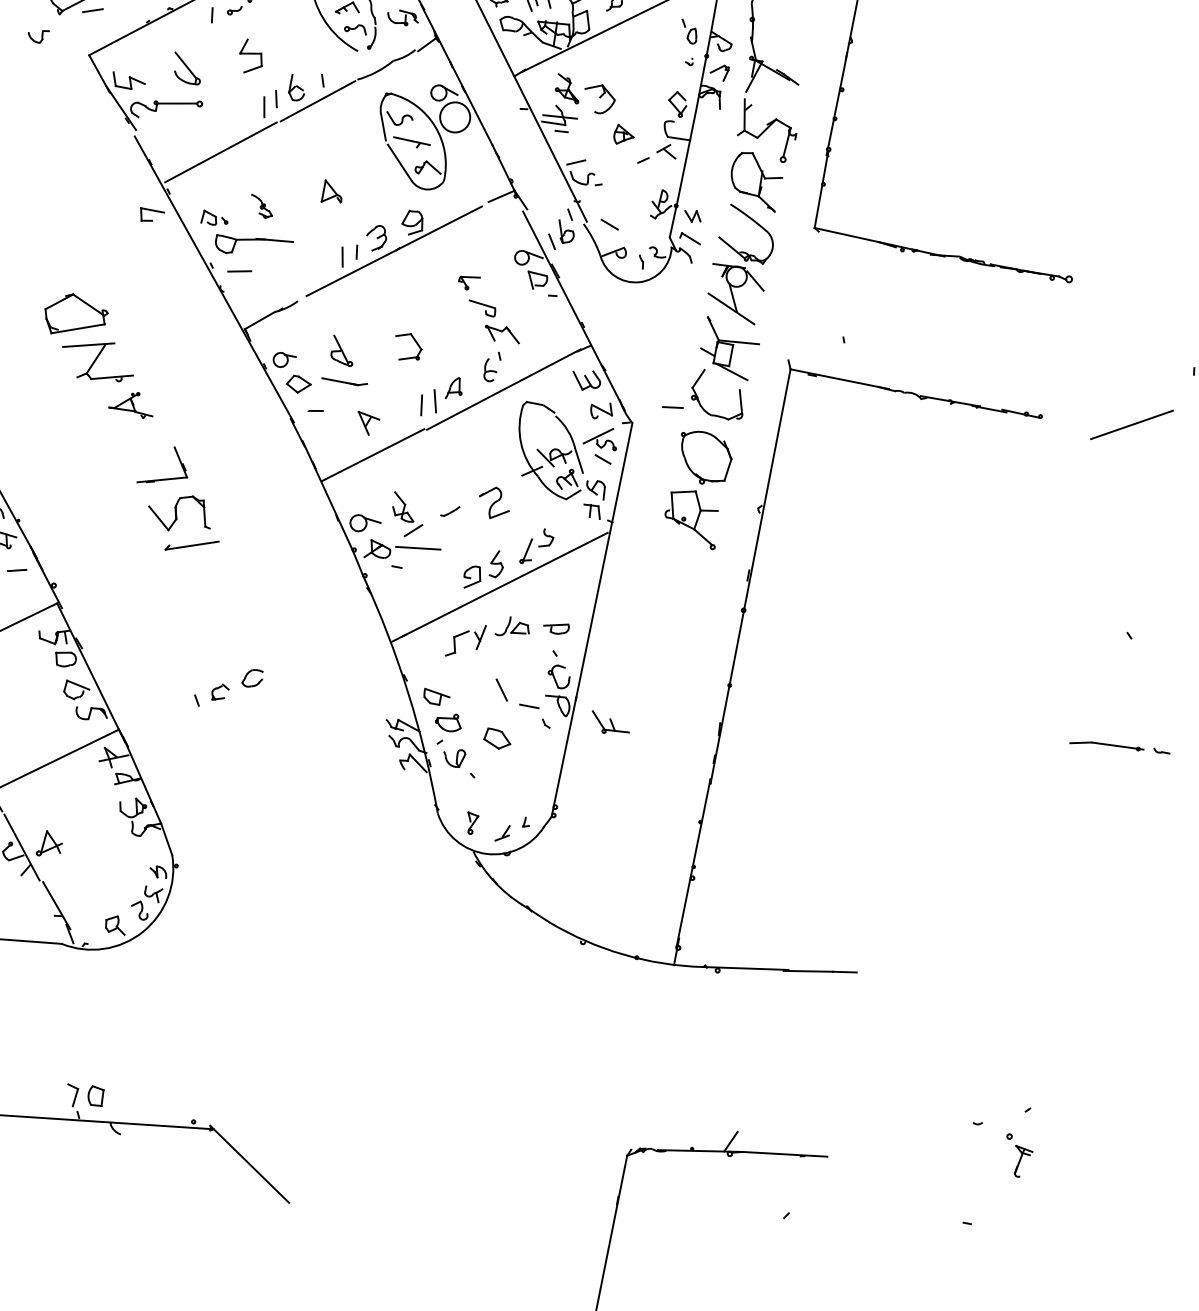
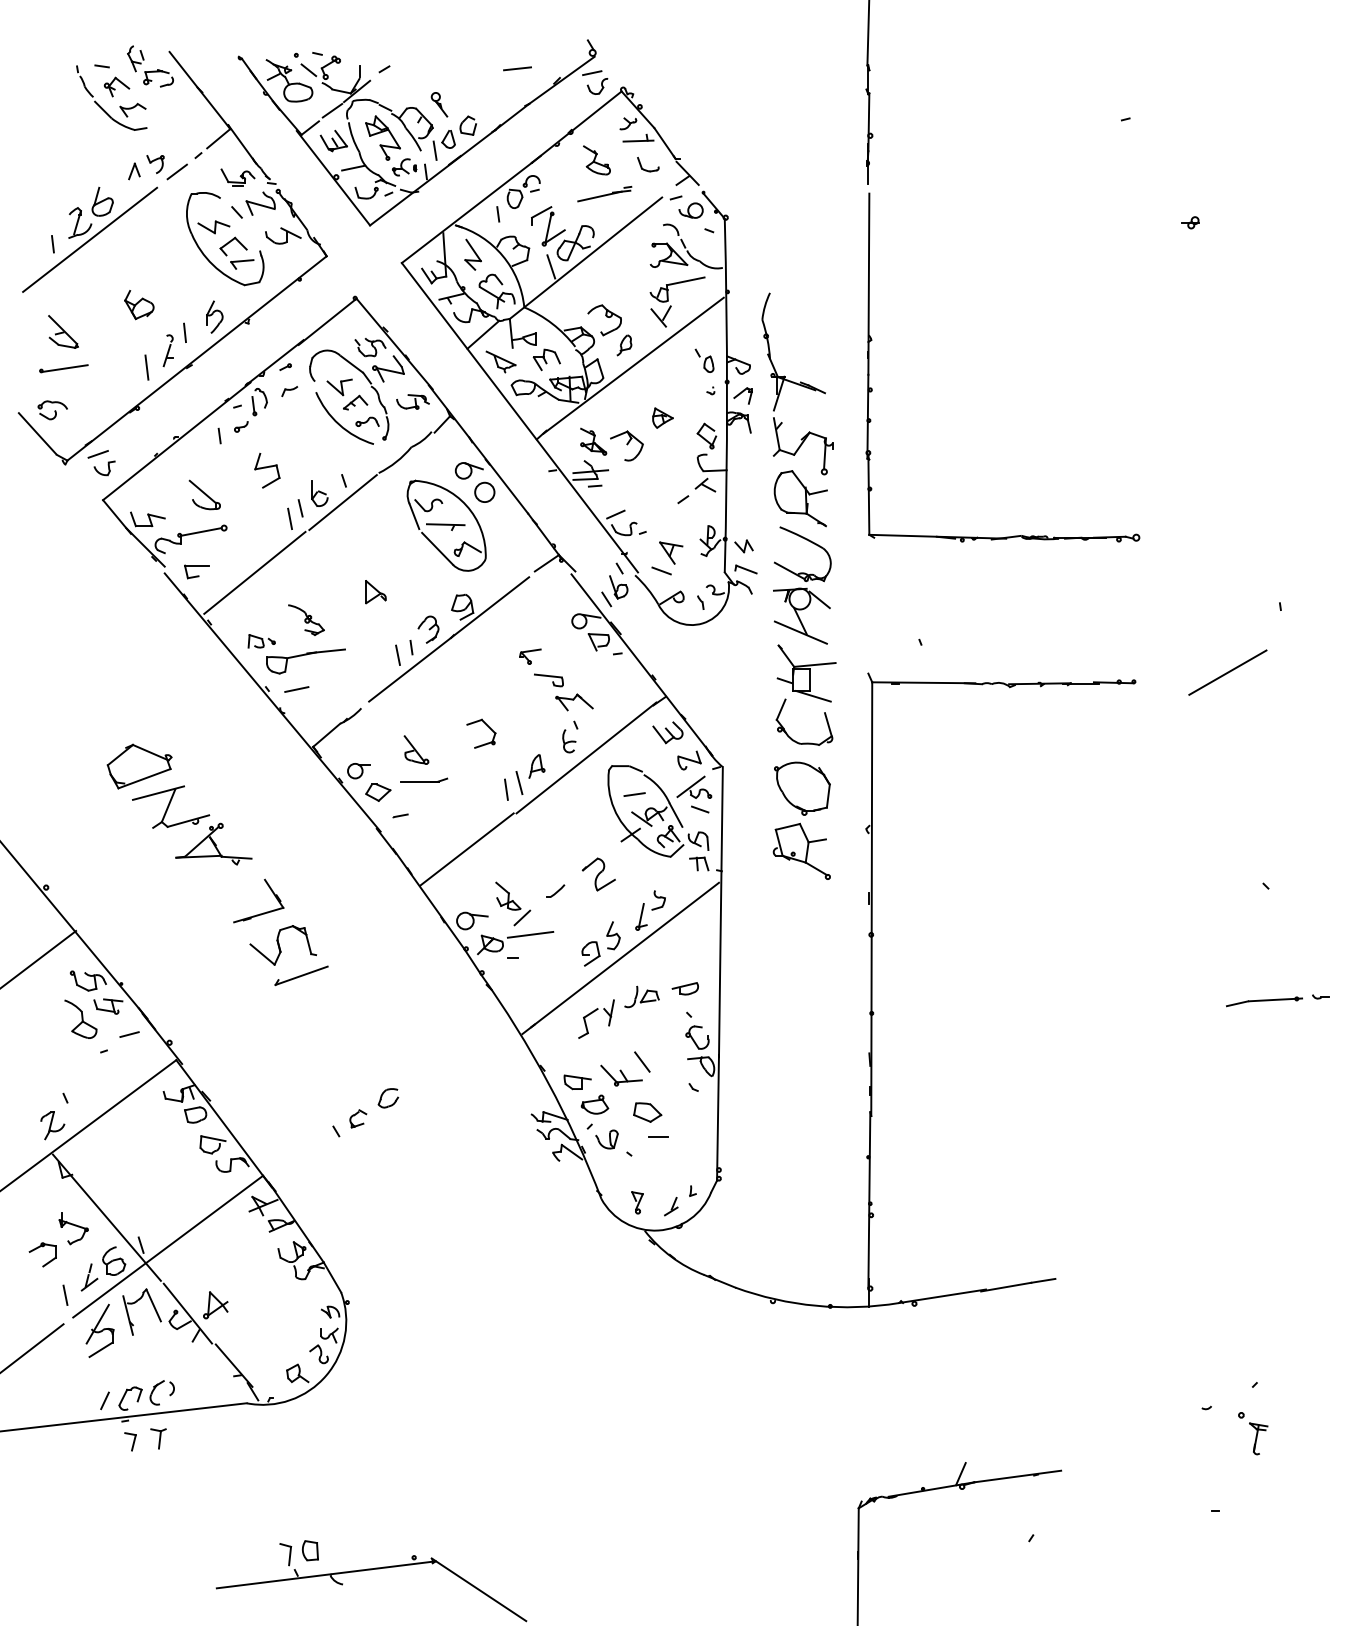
part: (37, 35) -> (104, 468), moved
circle: (454, 117) -> (484, 492), size x0.62
part: (623, 134) -> (662, 417), moved
part: (261, 206) -> (306, 619), size x1.43
part: (151, 215) -> (196, 571), moved
part: (132, 403) -> (213, 843), size x1.67
line: (672, 407) -> (634, 794), moved
part: (367, 423) -> (671, 552), moved
line: (529, 705) -> (658, 1136), moved
part: (610, 724) -> (621, 1075), moved

